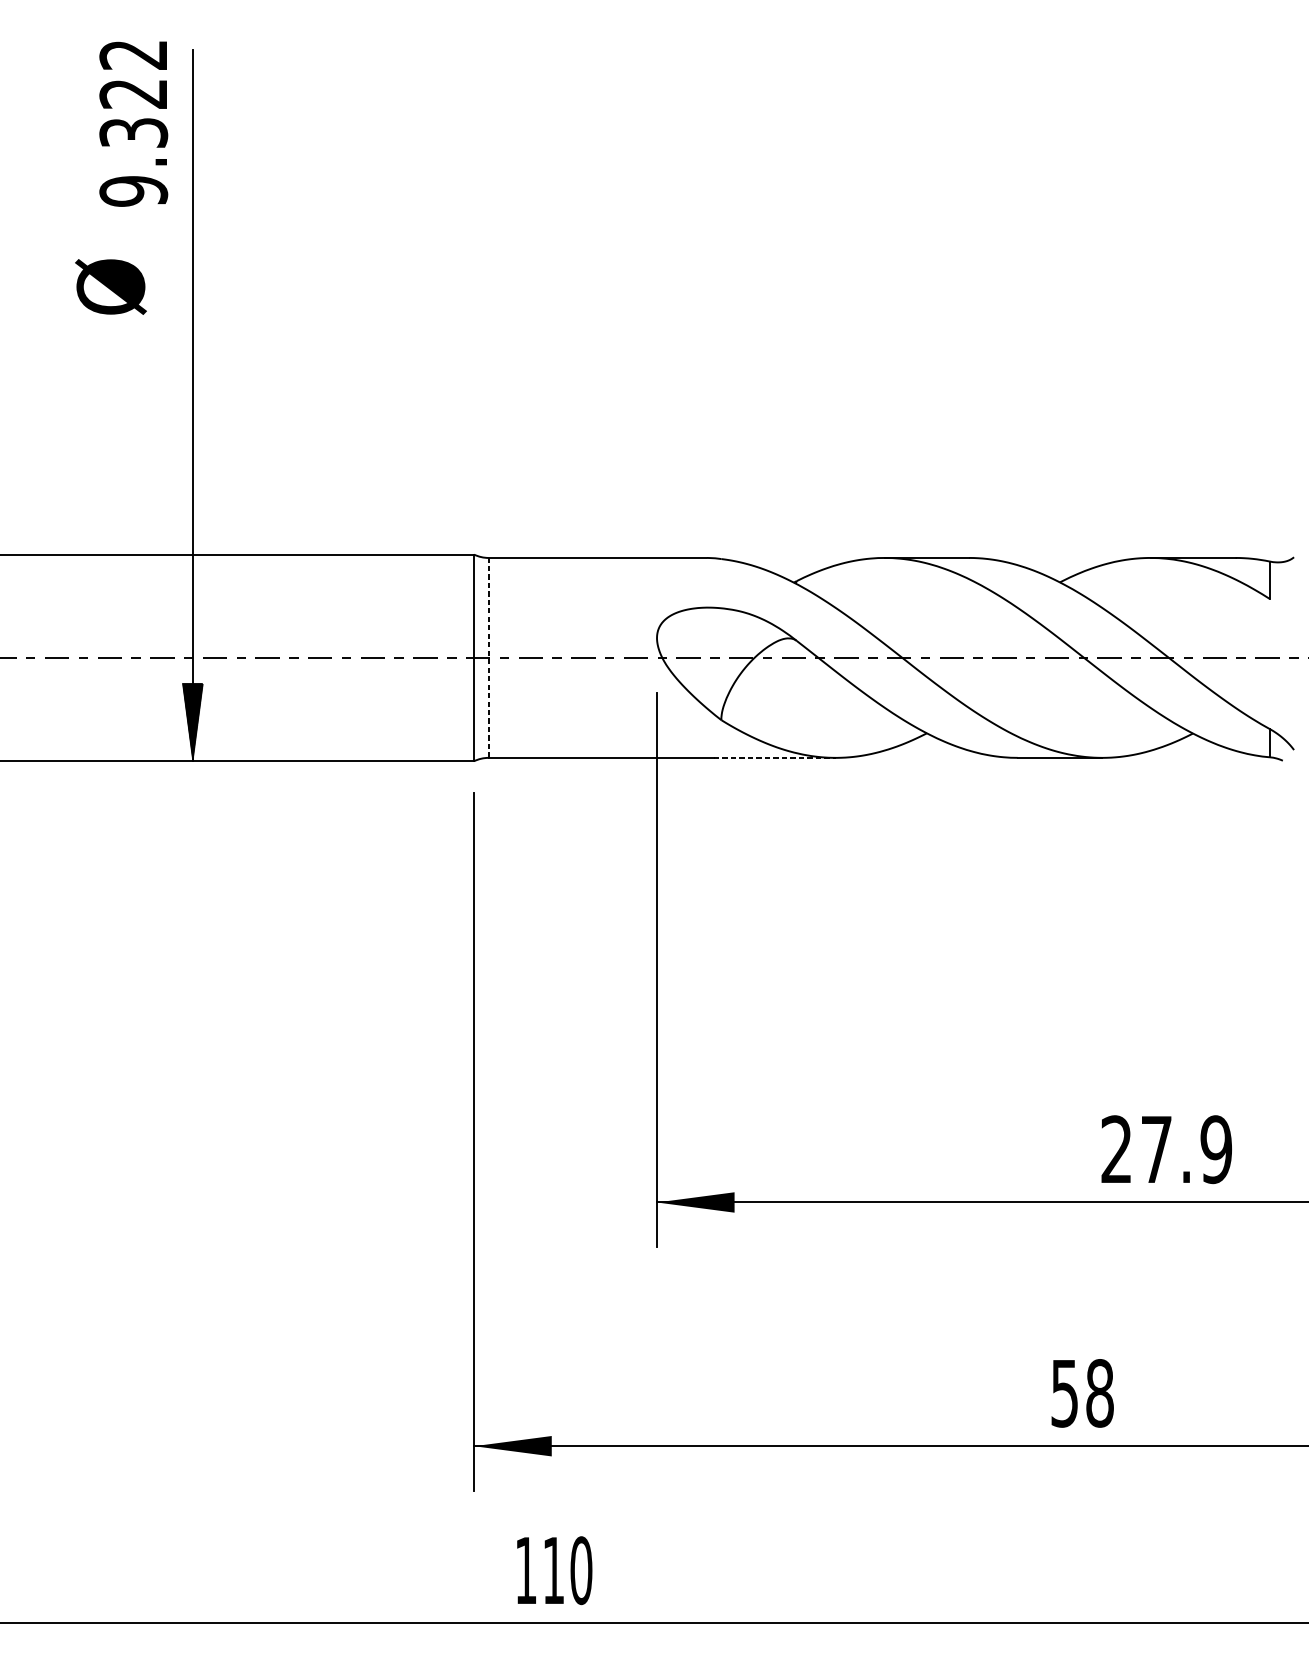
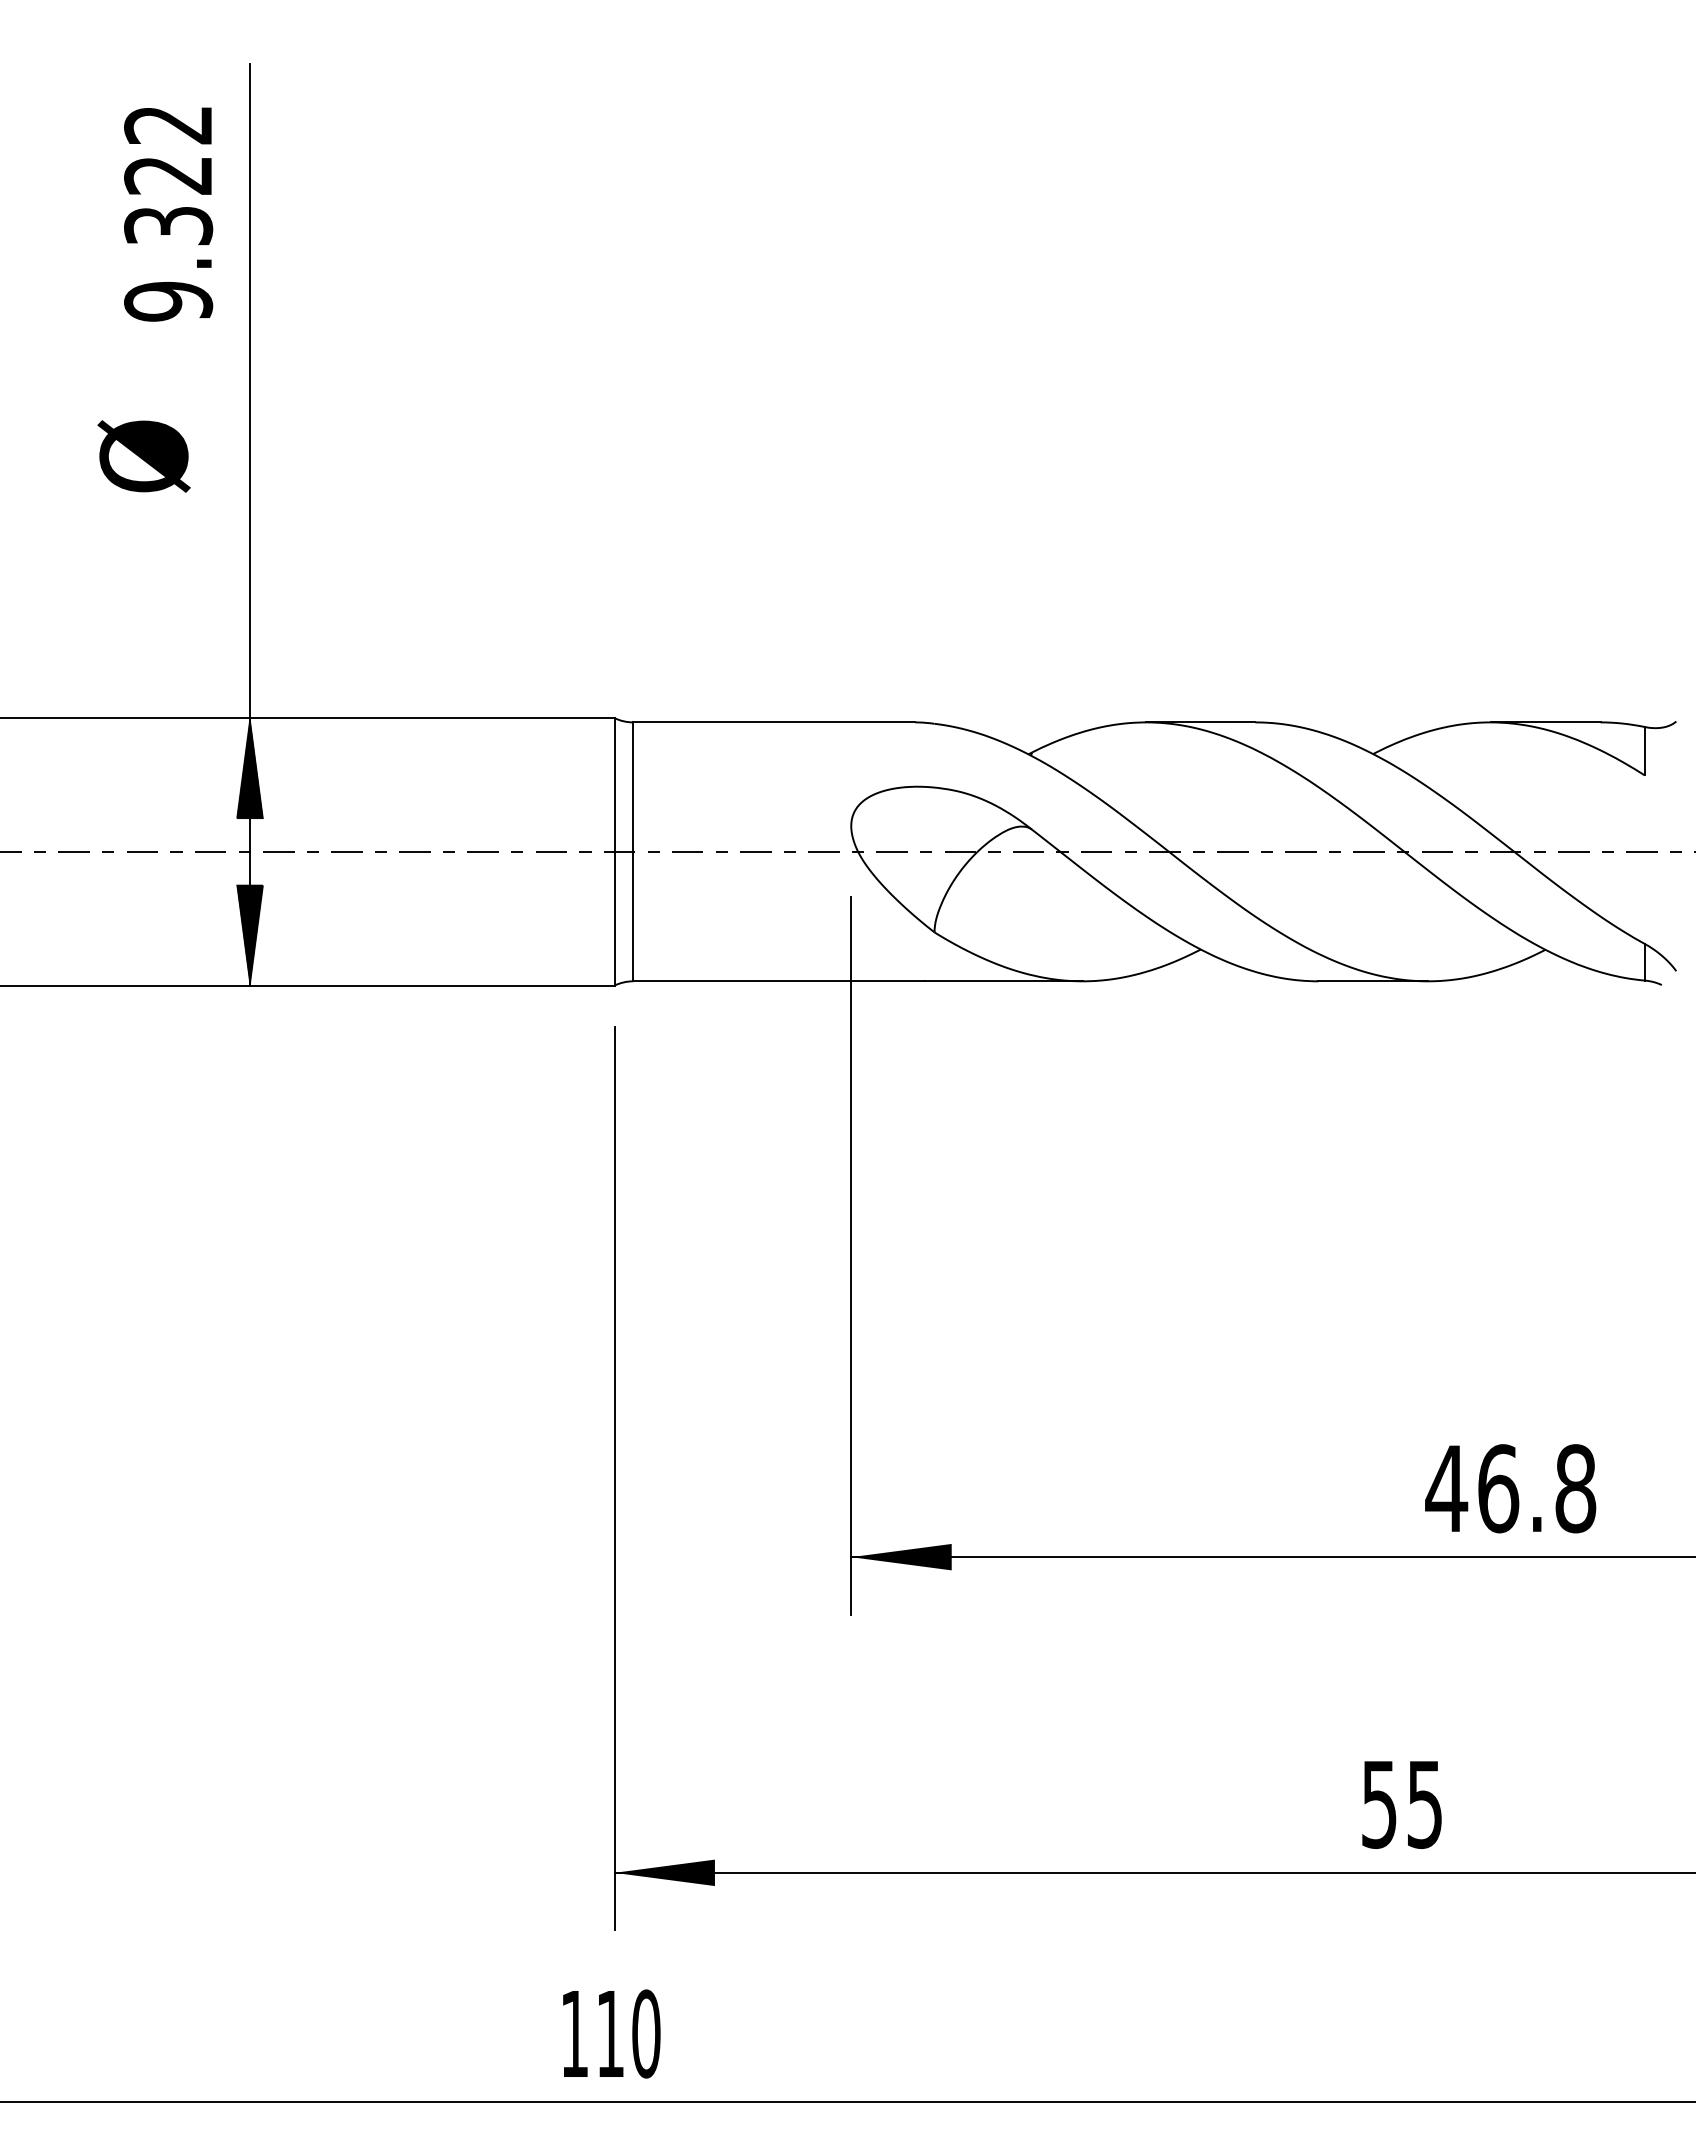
text: (133, 124) -> (168, 214), moved
text: (110, 287) -> (143, 456), moved
hatch: (192, 593) -> (249, 768), added
line: (488, 657) -> (633, 851), dashed -> solid
line: (774, 758) -> (1003, 981), dashed -> solid
text: (1166, 1149) -> (1510, 1488), 27.9 -> 46.8
text: (1099, 1393) -> (1424, 1804), 58 -> 55
text: (554, 1570) -> (611, 2033), moved

